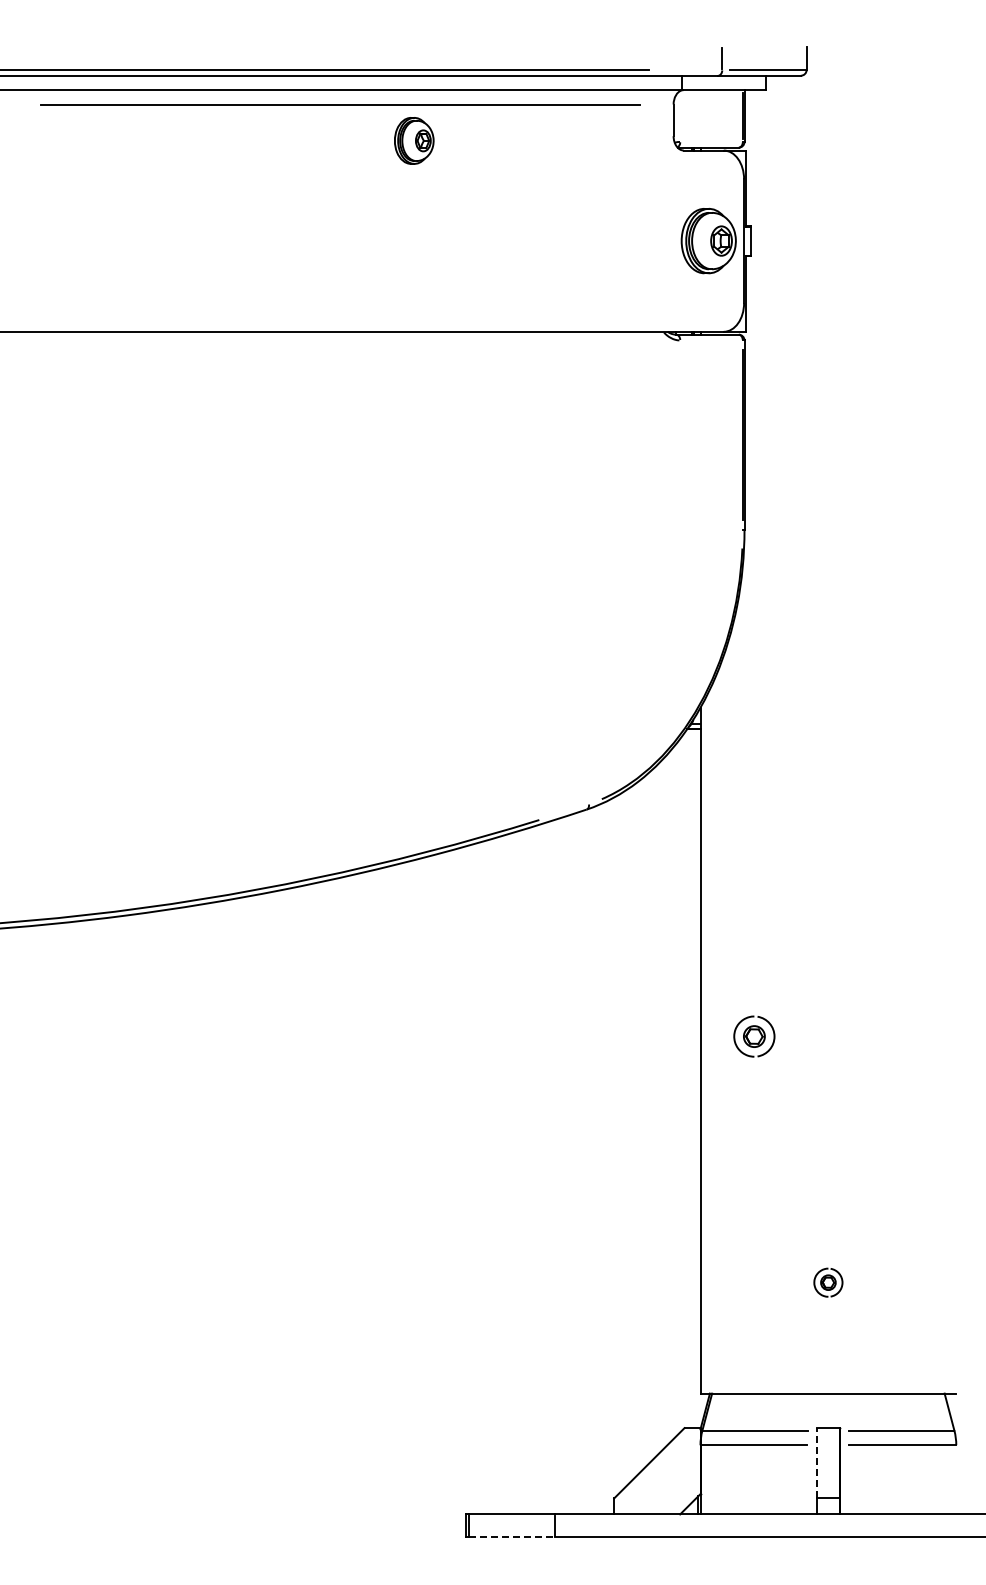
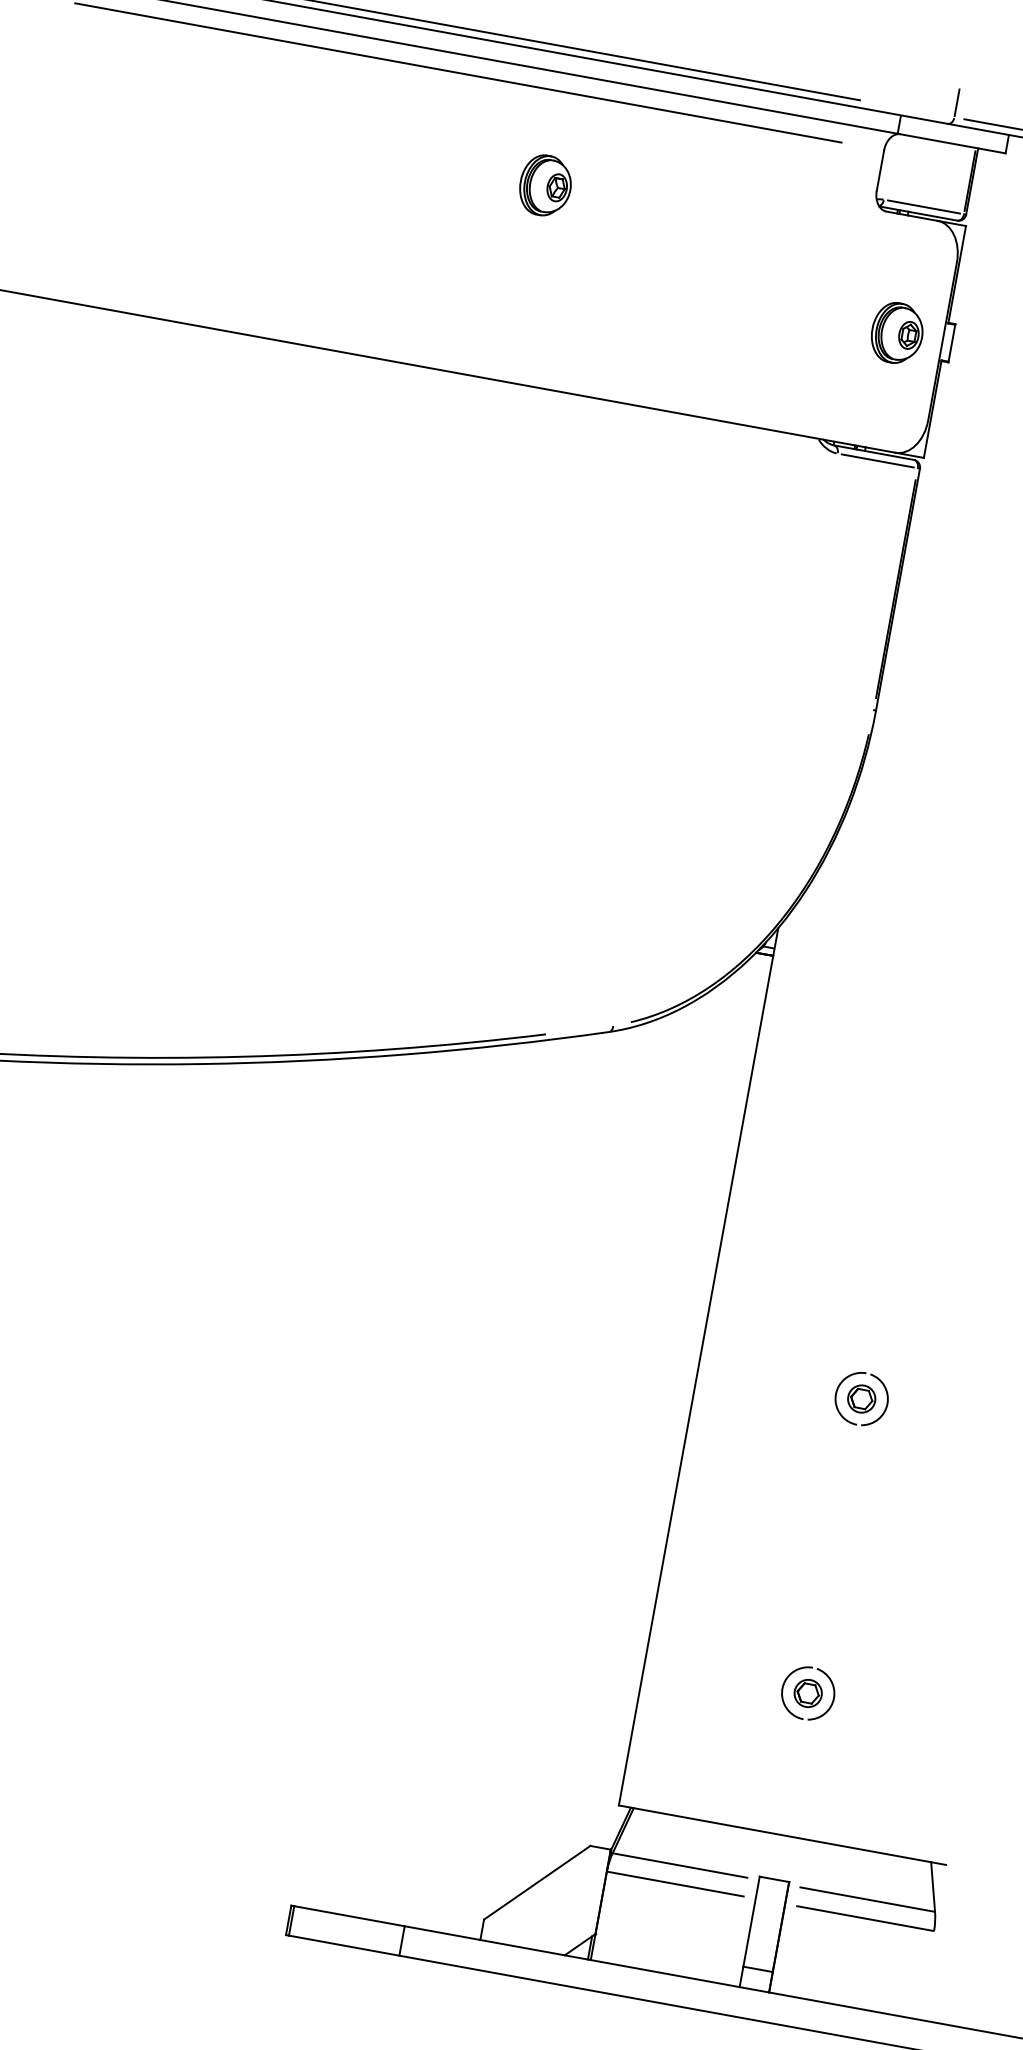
part: (414, 140) -> (545, 185), moved
line: (711, 141) -> (924, 206), added
part: (708, 241) -> (896, 333), size x0.71
line: (711, 340) -> (877, 460), added
part: (754, 1036) -> (861, 1398), moved
part: (828, 1282) -> (808, 1693), size x1.43
line: (816, 1462) -> (751, 1920), dashed -> solid
line: (512, 1537) -> (344, 1945), dashed -> solid

